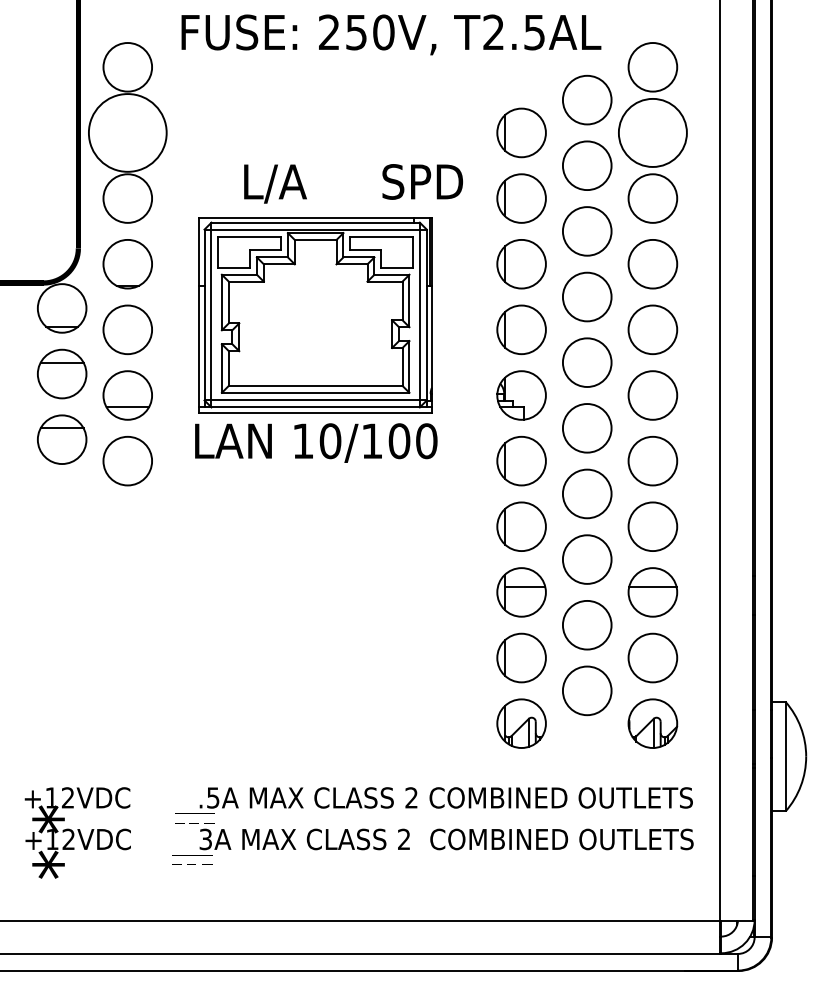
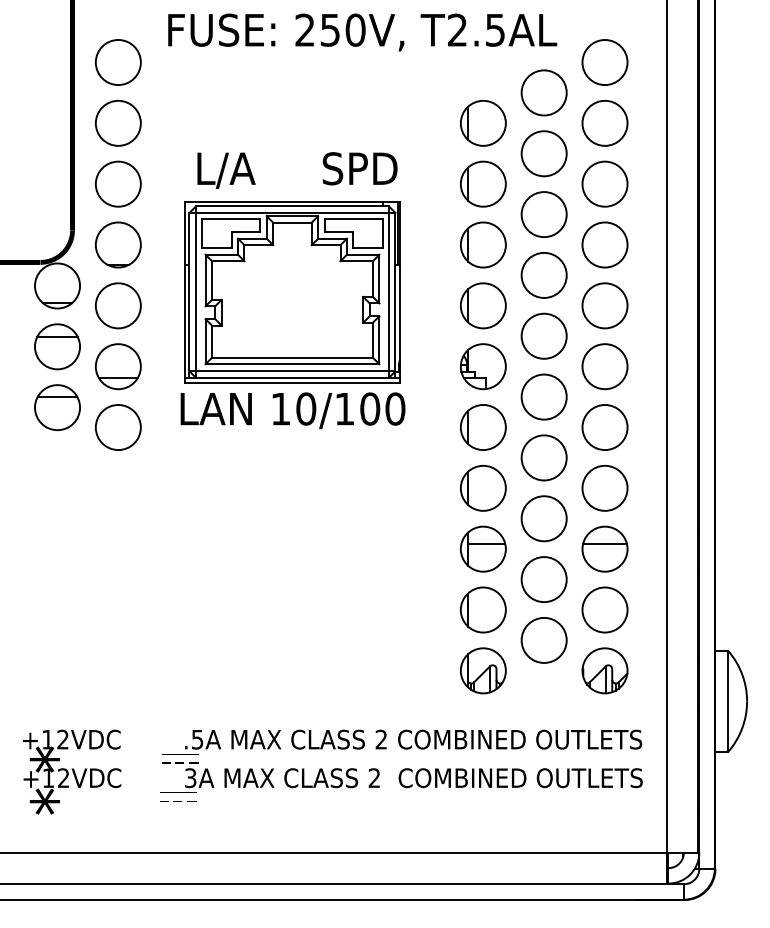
circle: (127, 132) -> (118, 122), size x0.62
circle: (652, 132) -> (604, 122), size x0.71
text: (422, 181) -> (359, 168), moved
text: (275, 183) -> (226, 170), moved

